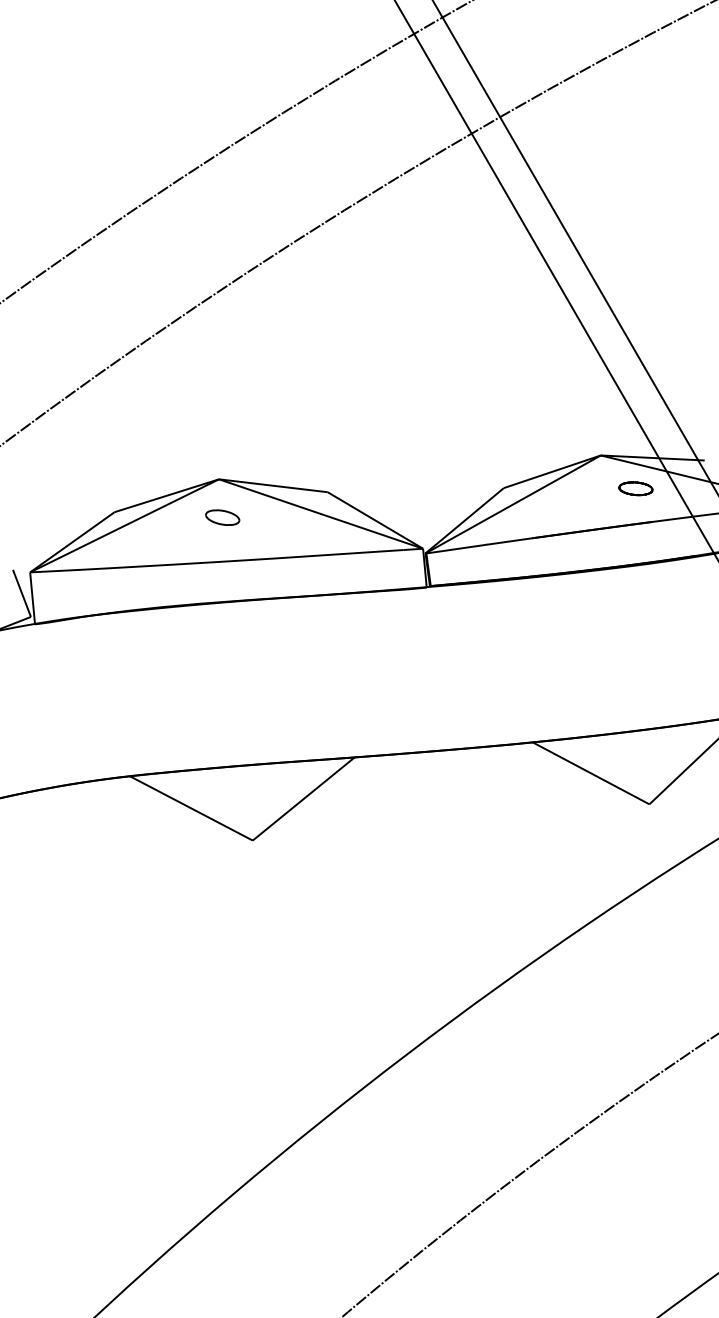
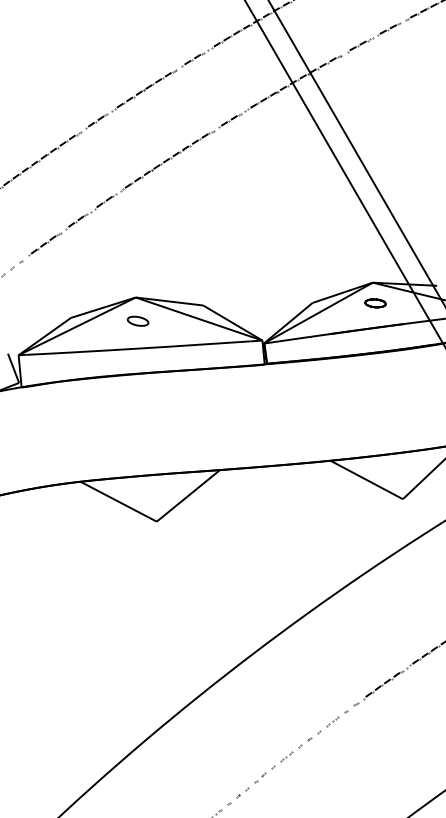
part: (635, 488) -> (375, 303), moved

